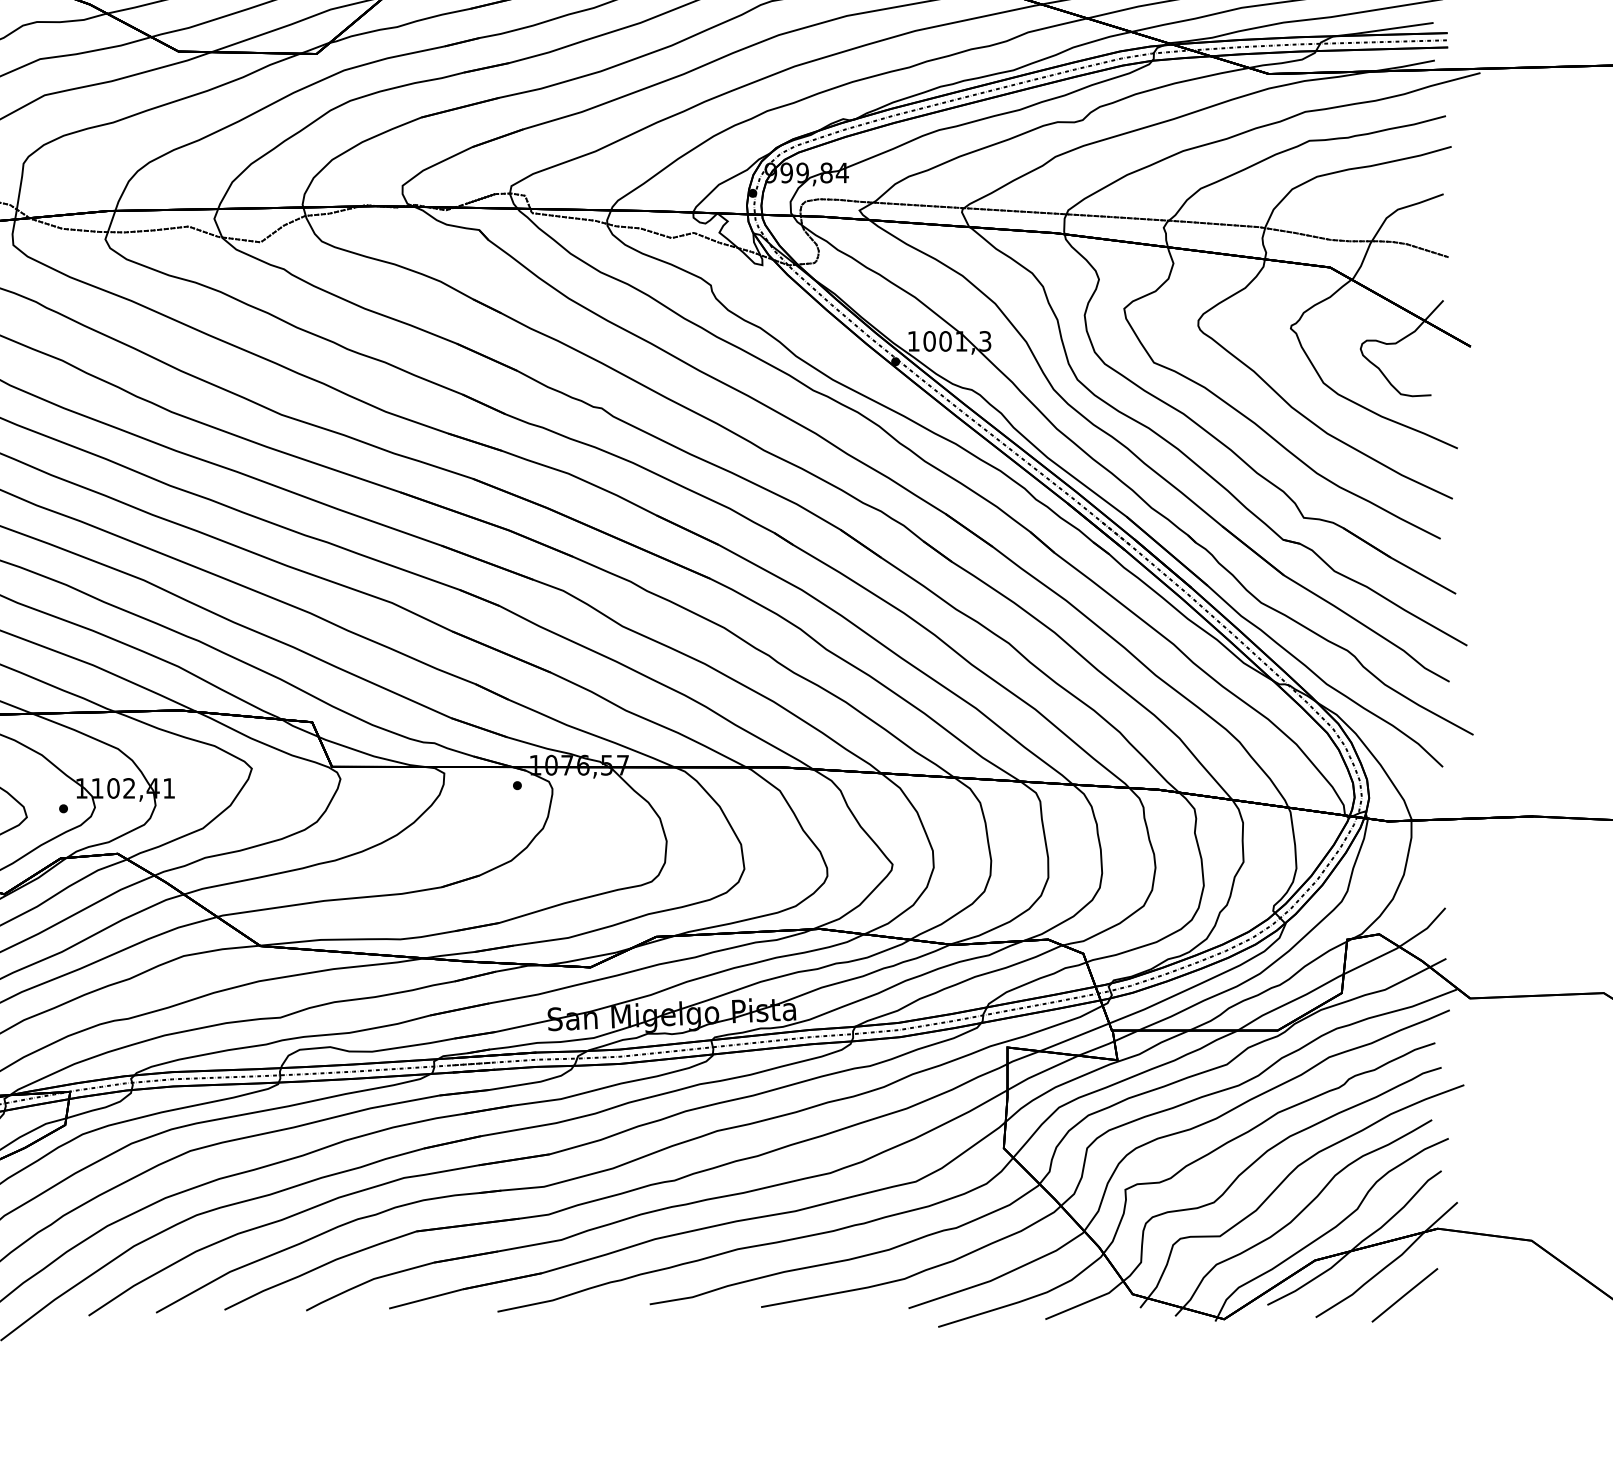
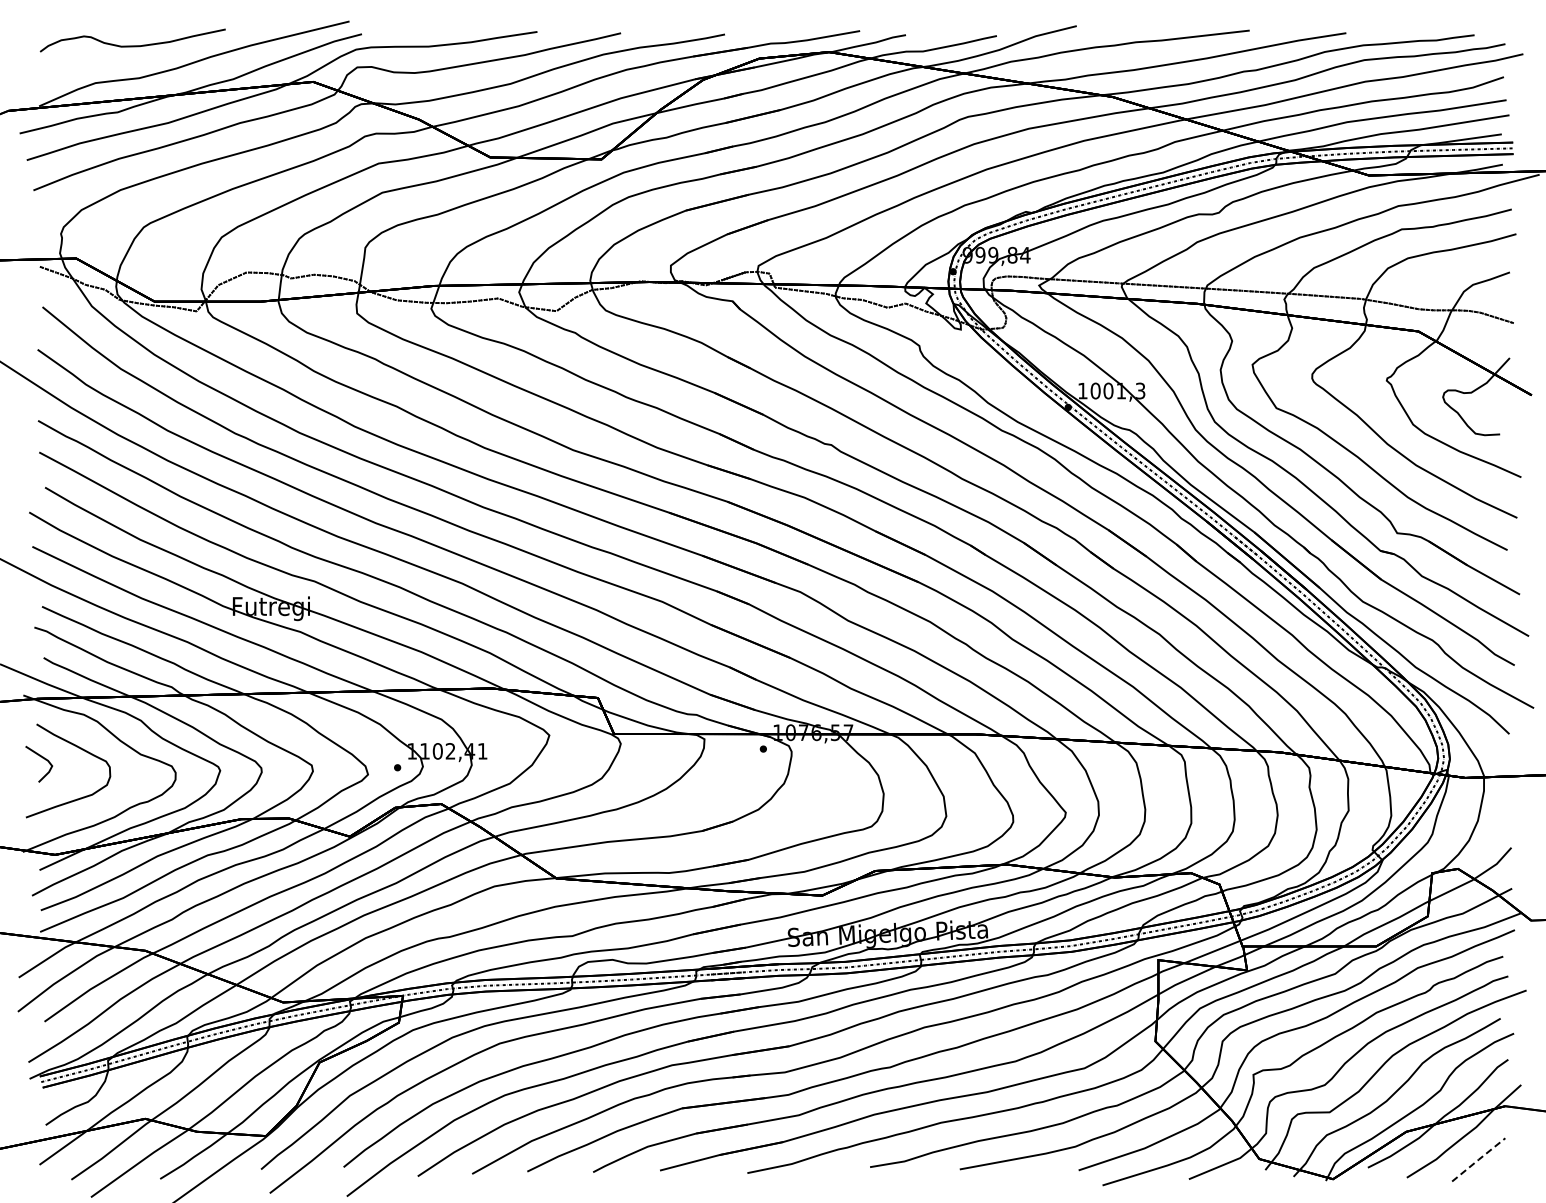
line: (1404, 1294) -> (1478, 1159), solid -> dashed

